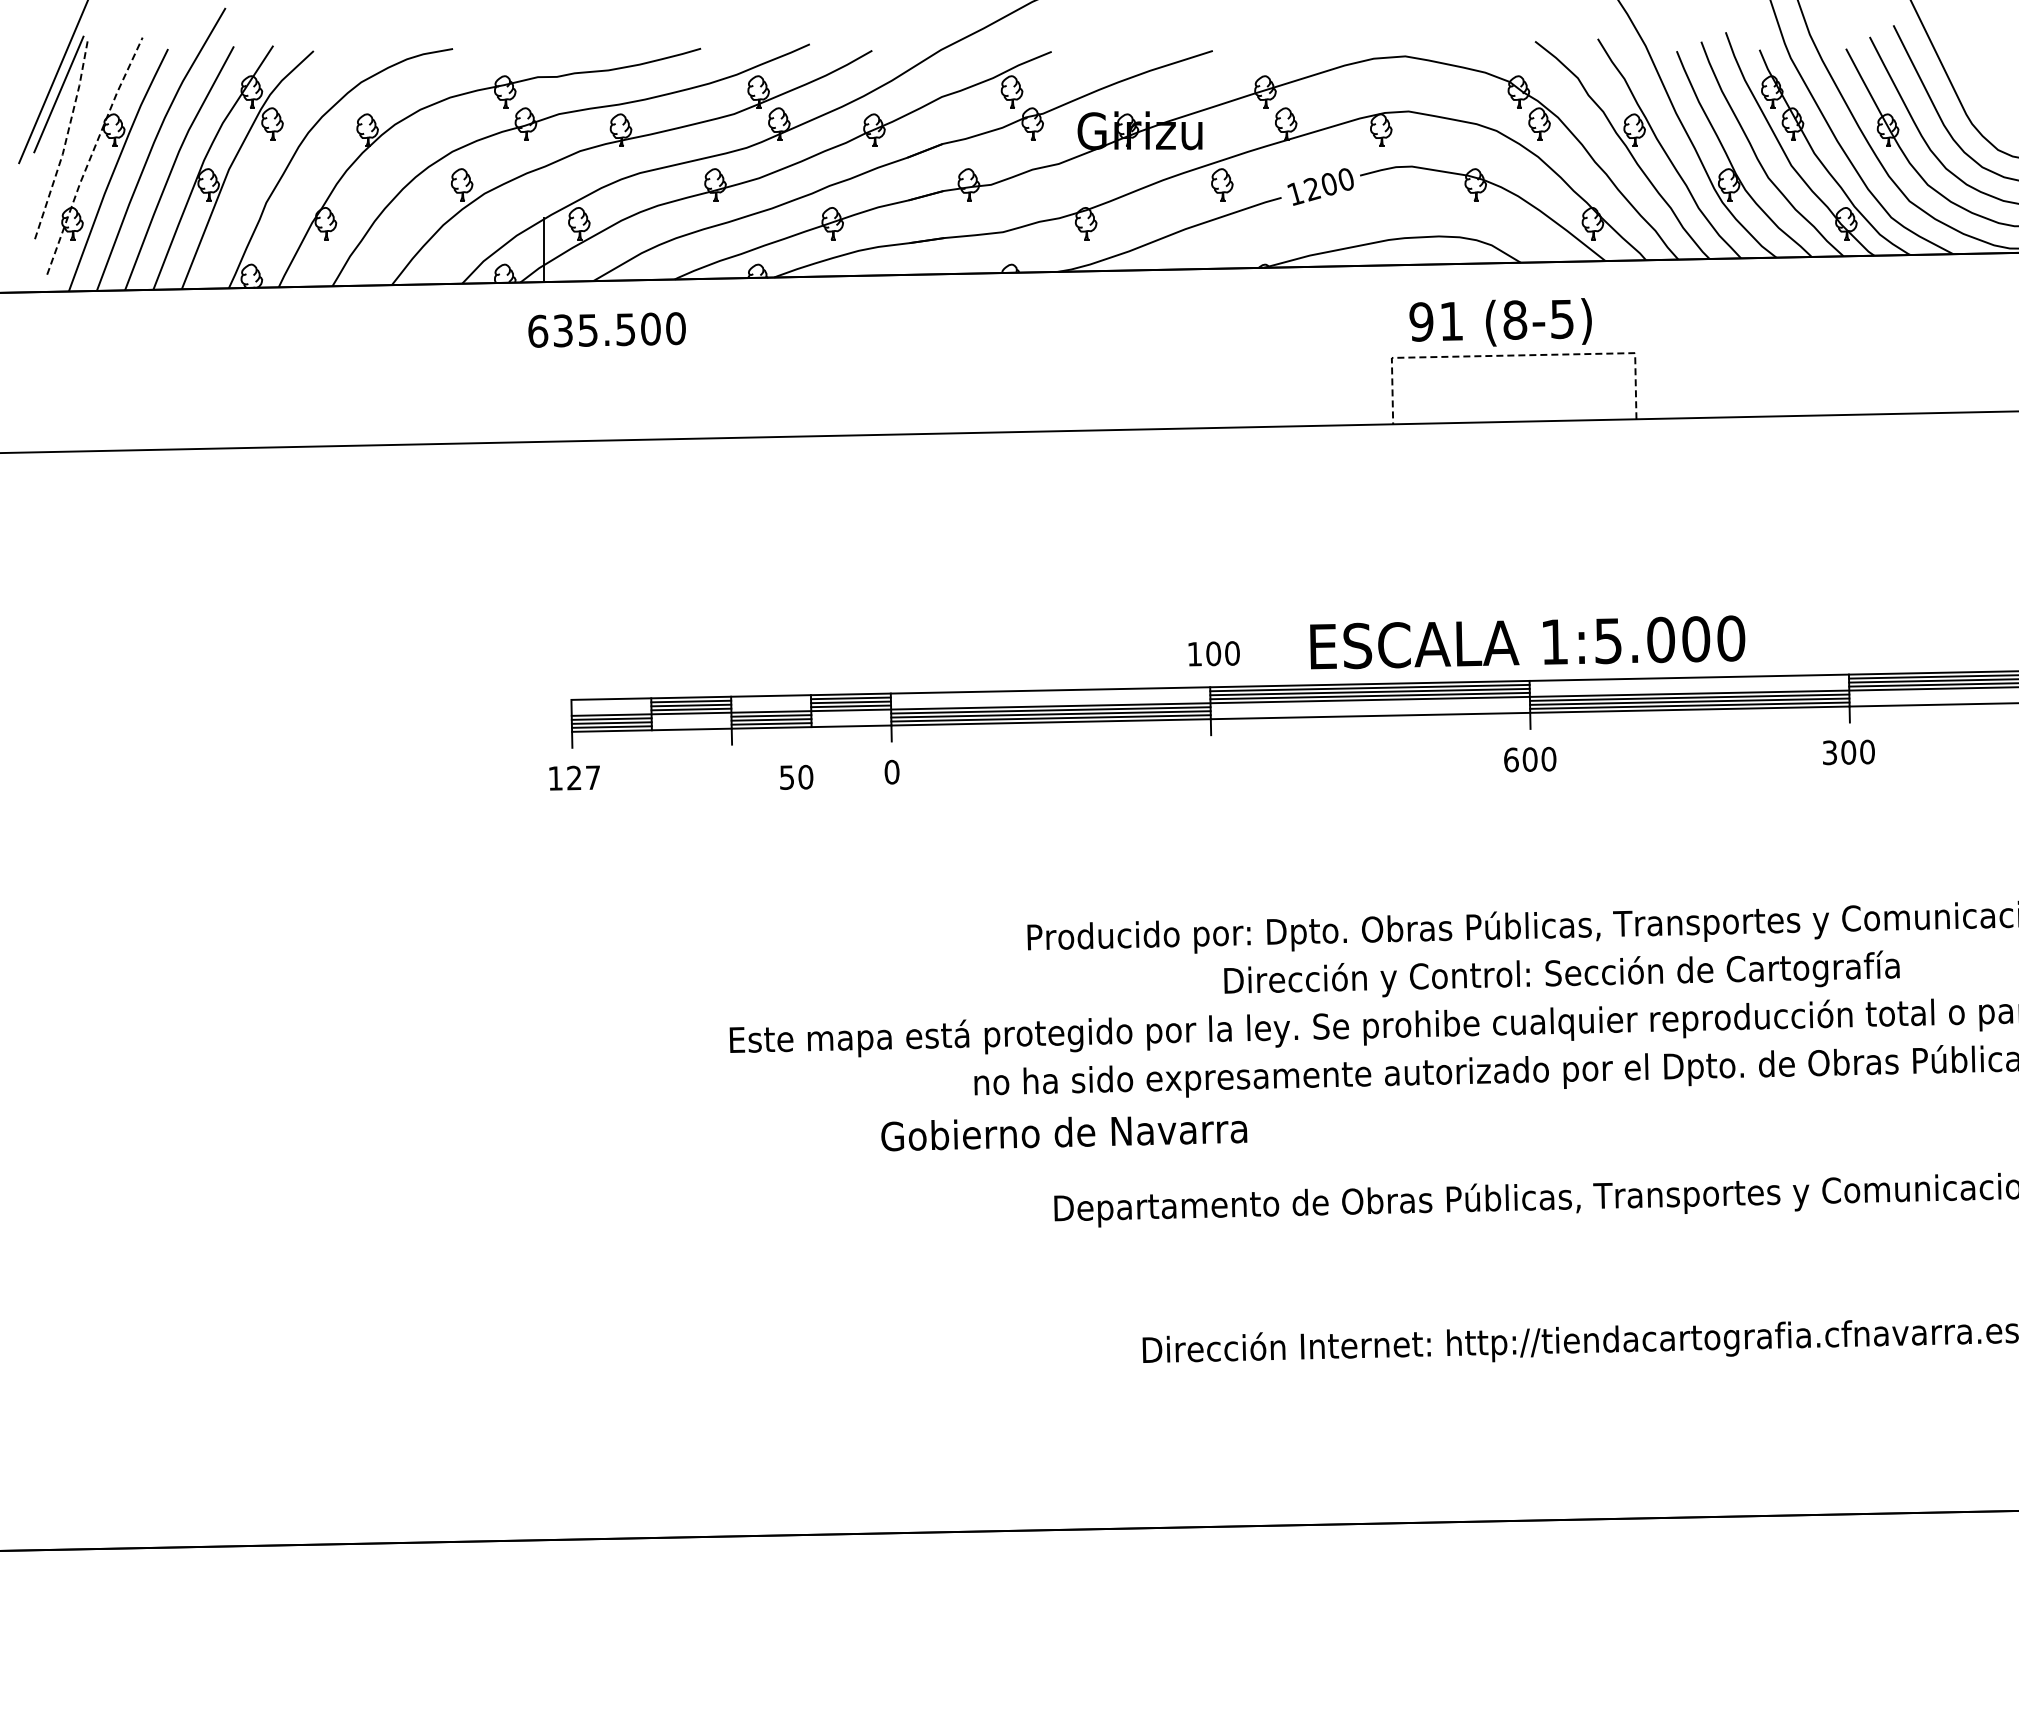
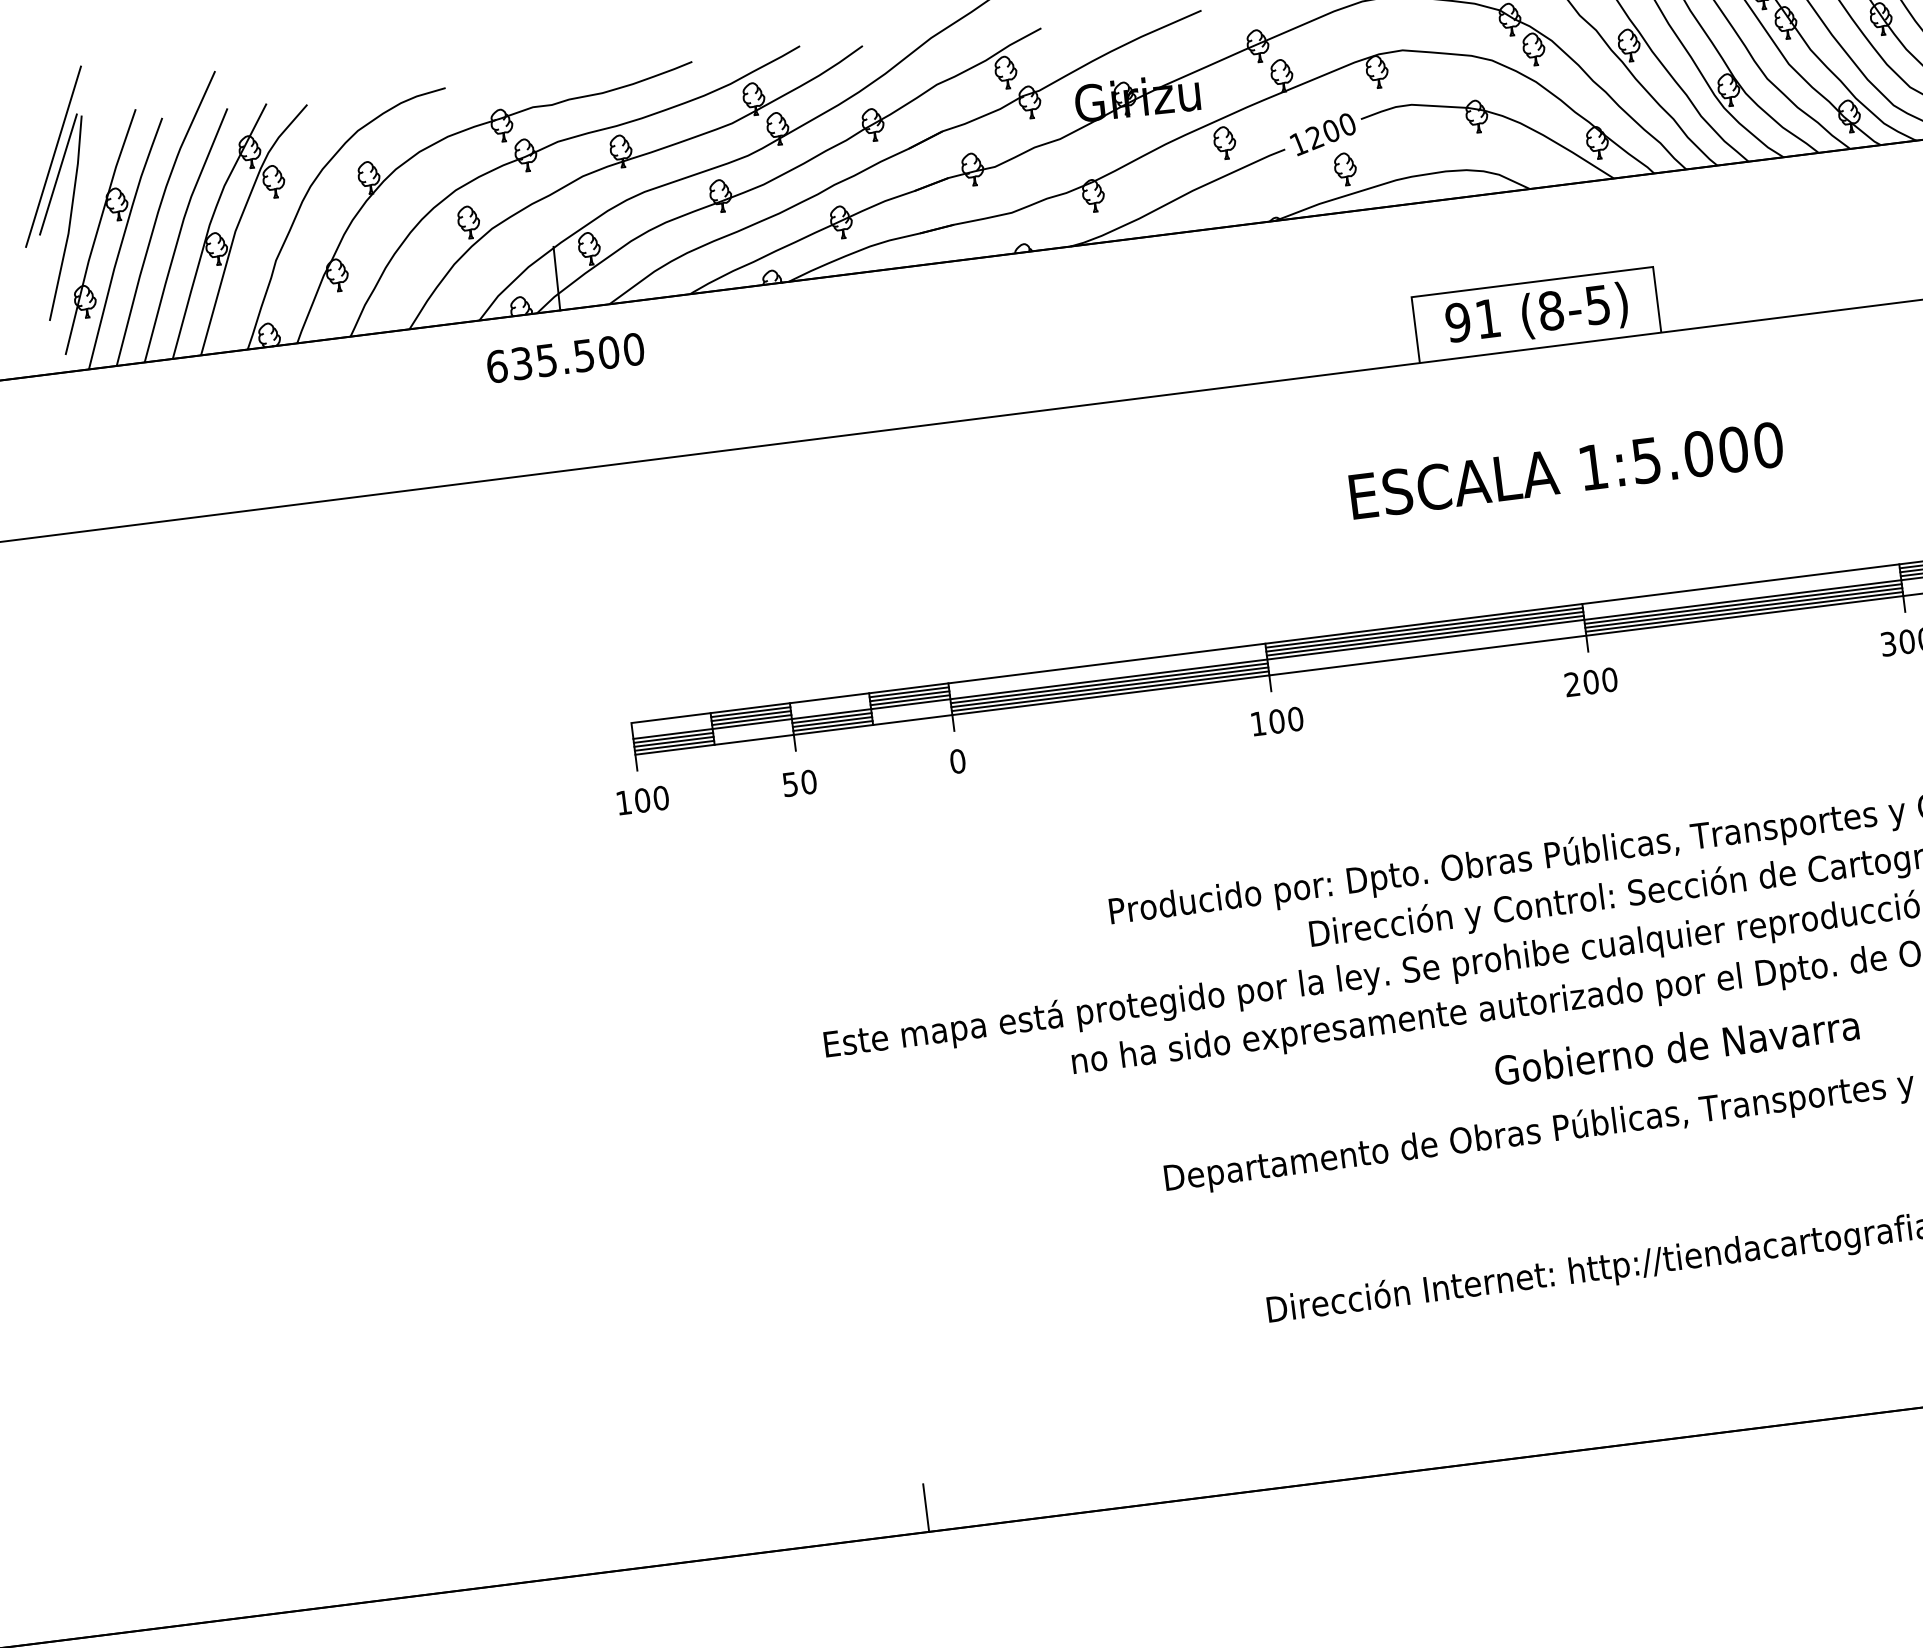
line: (66, 139) -> (70, 218), dashed -> solid
line: (91, 154) -> (97, 230), dashed -> solid
part: (1339, 223) -> (1345, 168), added
text: (1500, 322) -> (1536, 314), moved
text: (606, 329) -> (564, 357), moved
line: (1513, 355) -> (1532, 282), dashed -> solid
text: (1527, 642) -> (1566, 470), moved
text: (1213, 653) -> (1276, 721), moved
text: (1511, 759) -> (1572, 684), 600 -> 200
text: (796, 776) -> (799, 782), moved
text: (583, 777) -> (651, 798), 127 -> 100
text: (1064, 1133) -> (1677, 1049), moved
line: (782, 1511) -> (926, 1508), added

